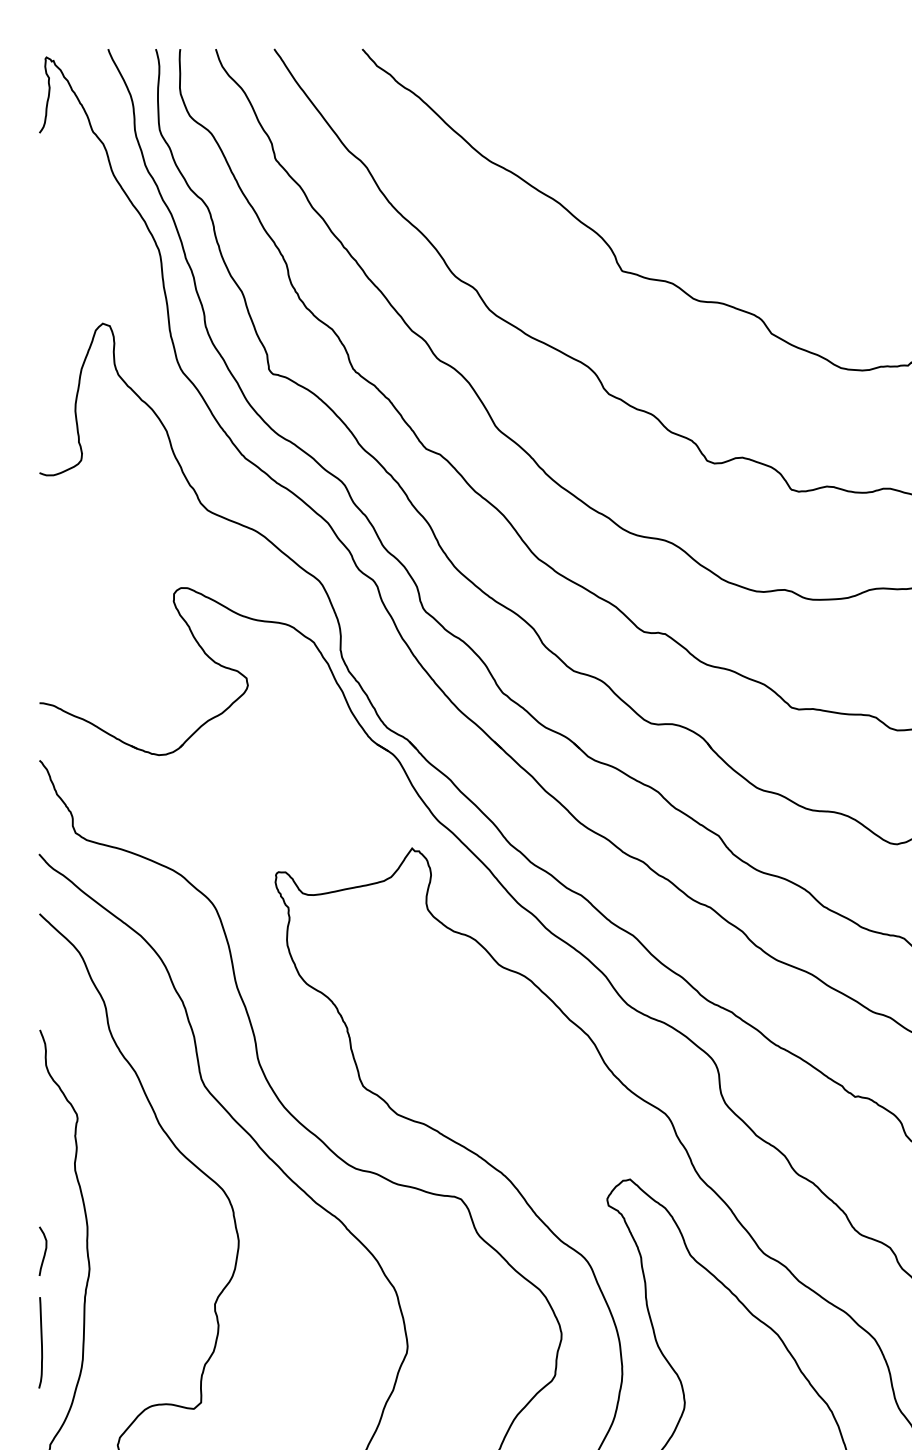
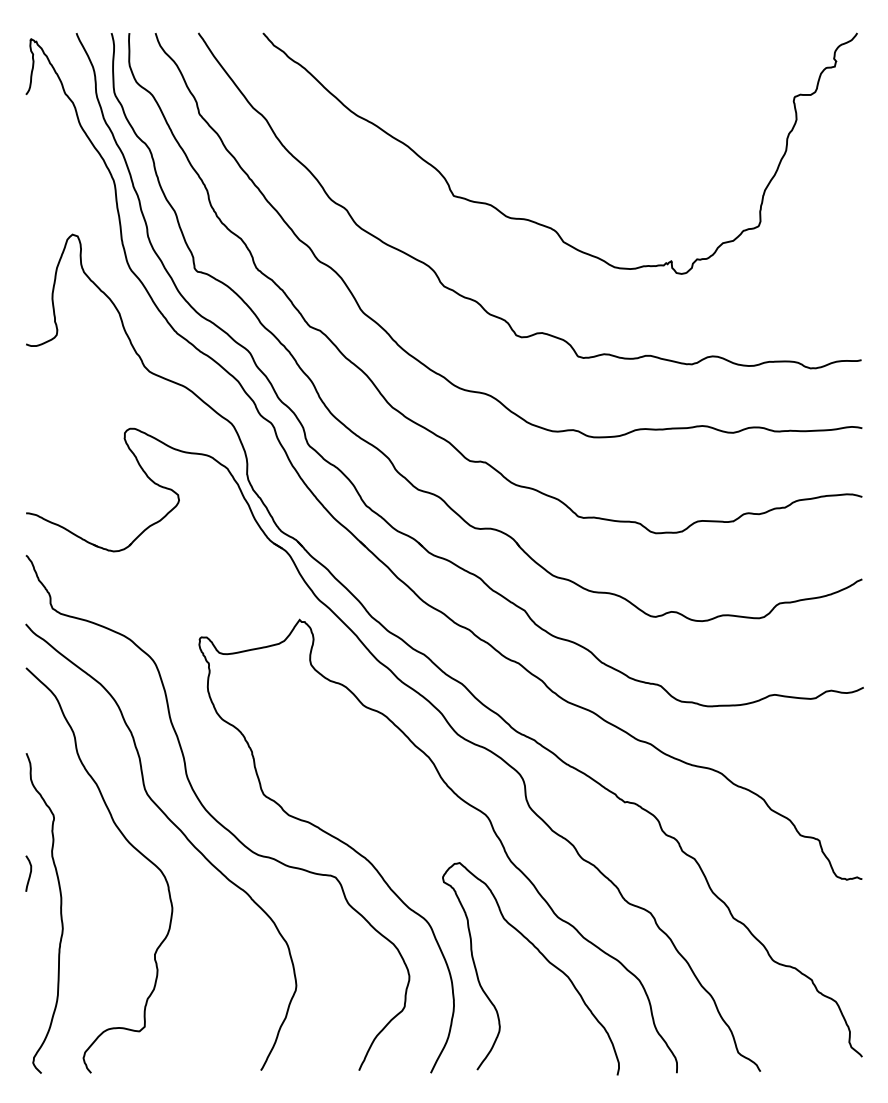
curve: (44, 1251) -> (29, 873), moved
curve: (40, 1342) -> (26, 982), removed

